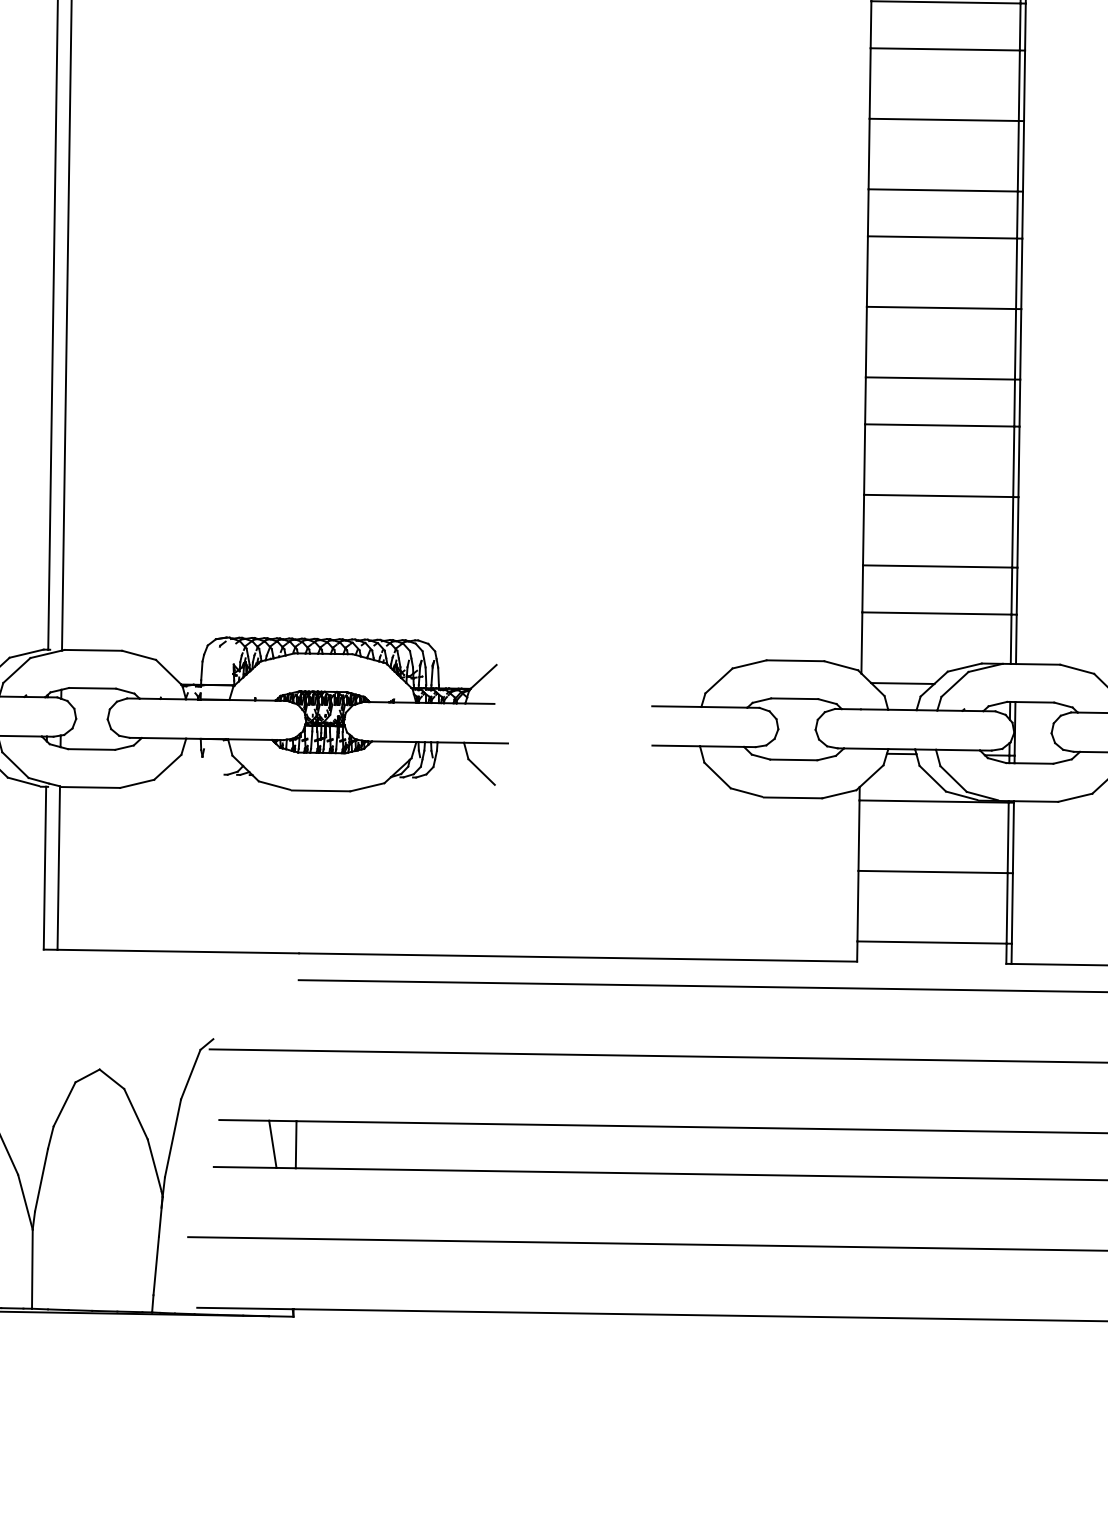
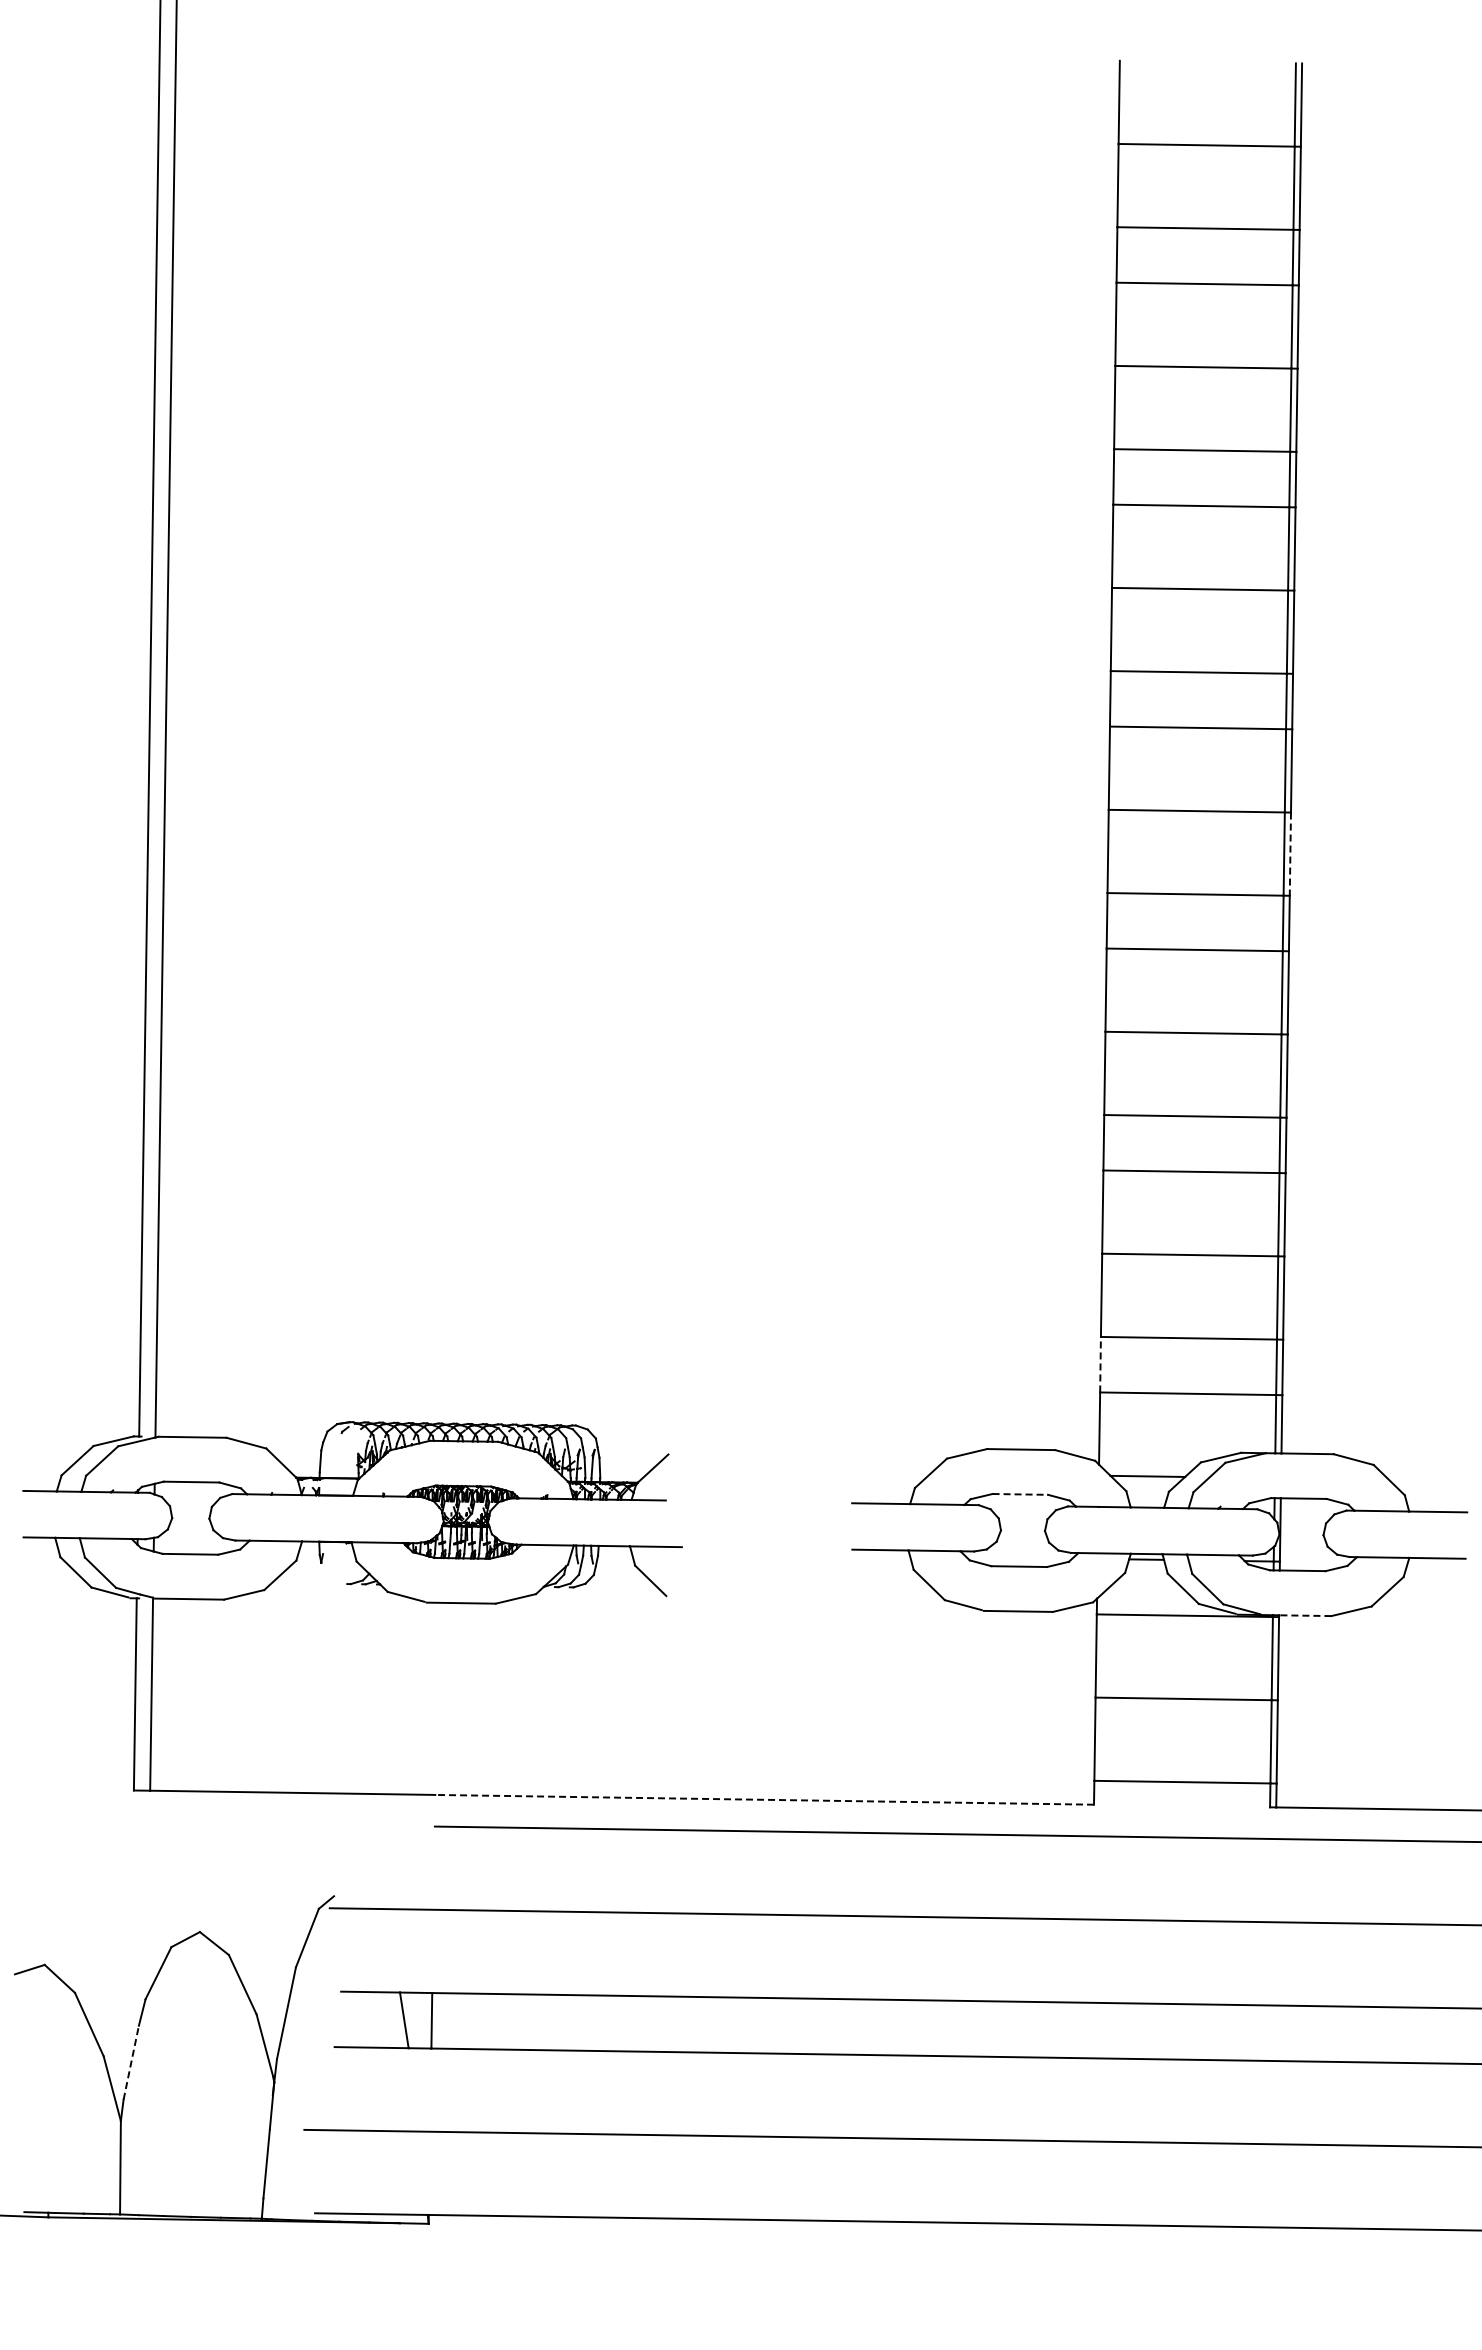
line: (1023, 156) -> (1290, 854), solid -> dashed
line: (862, 588) -> (1100, 1364), solid -> dashed
line: (794, 698) -> (1020, 1494), solid -> dashed
line: (1035, 801) -> (1304, 1615), solid -> dashed
line: (578, 957) -> (764, 1799), solid -> dashed
line: (41, 1180) -> (131, 2062), solid -> dashed

